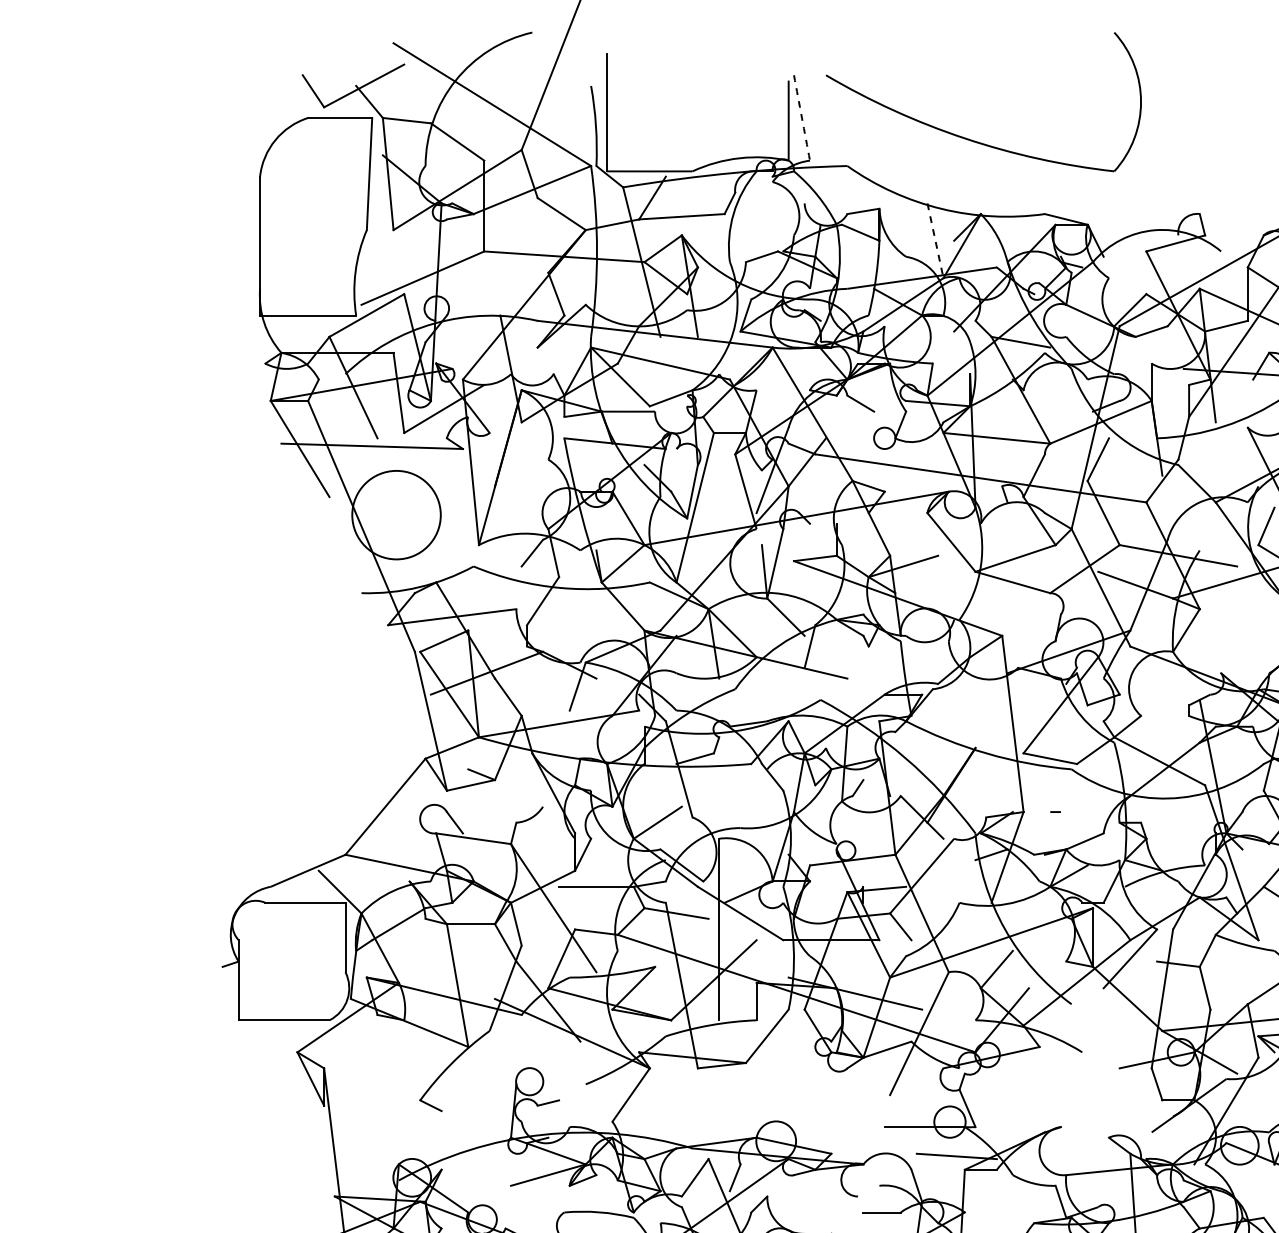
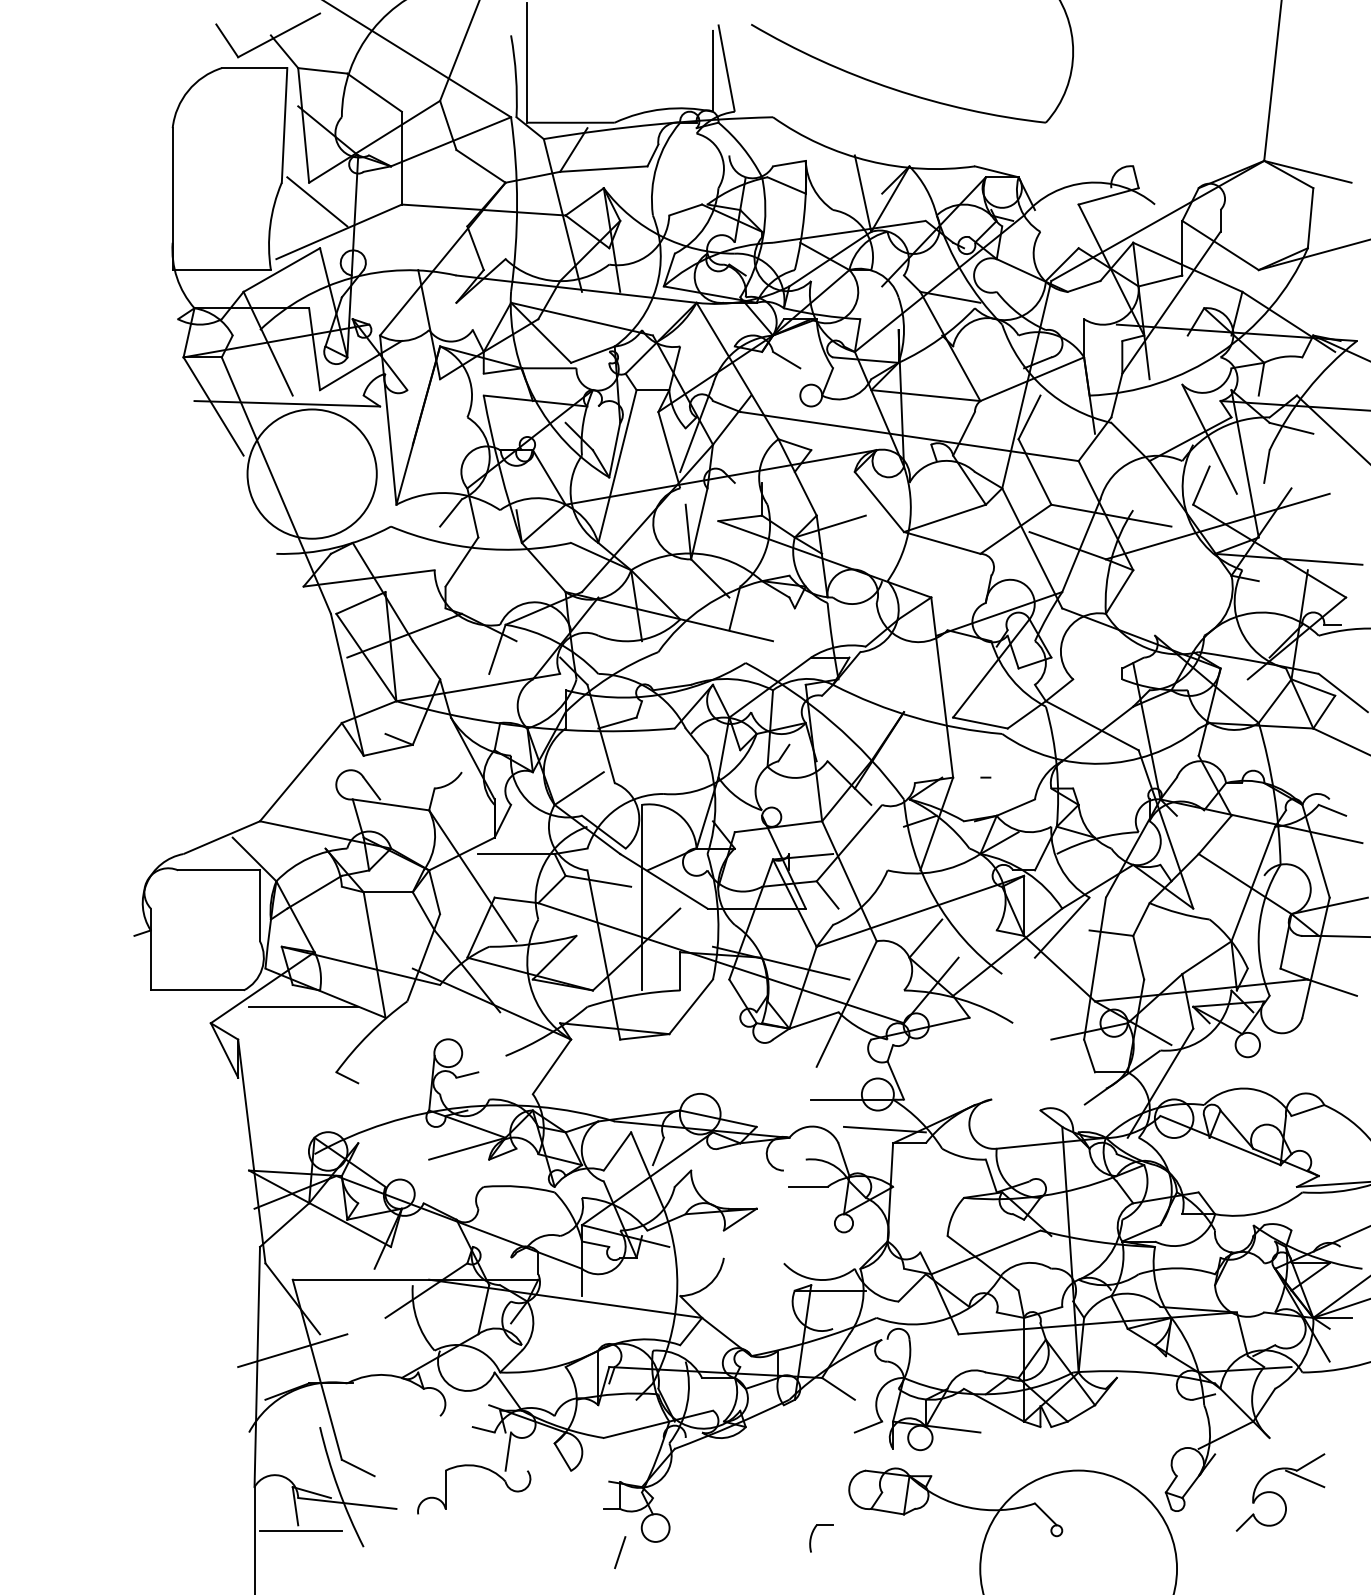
arc: (801, 118) -> (726, 68), dashed -> solid
line: (935, 241) -> (863, 194), dashed -> solid
line: (401, 248) -> (317, 201), added
circle: (395, 514) -> (311, 473), size x1.43
line: (388, 1035) -> (303, 1006), added

